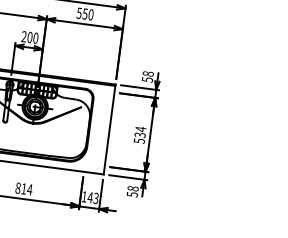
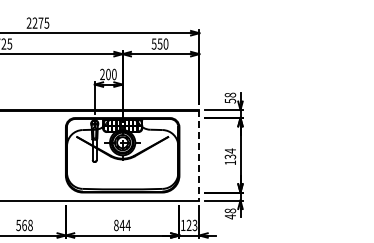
line: (109, 129) -> (199, 155), solid -> dashed
text: (139, 140) -> (230, 162), 534 -> 134
text: (23, 187) -> (121, 224), 814 -> 844
text: (132, 194) -> (230, 216), 58 -> 48
text: (89, 196) -> (188, 224), 143 -> 123

